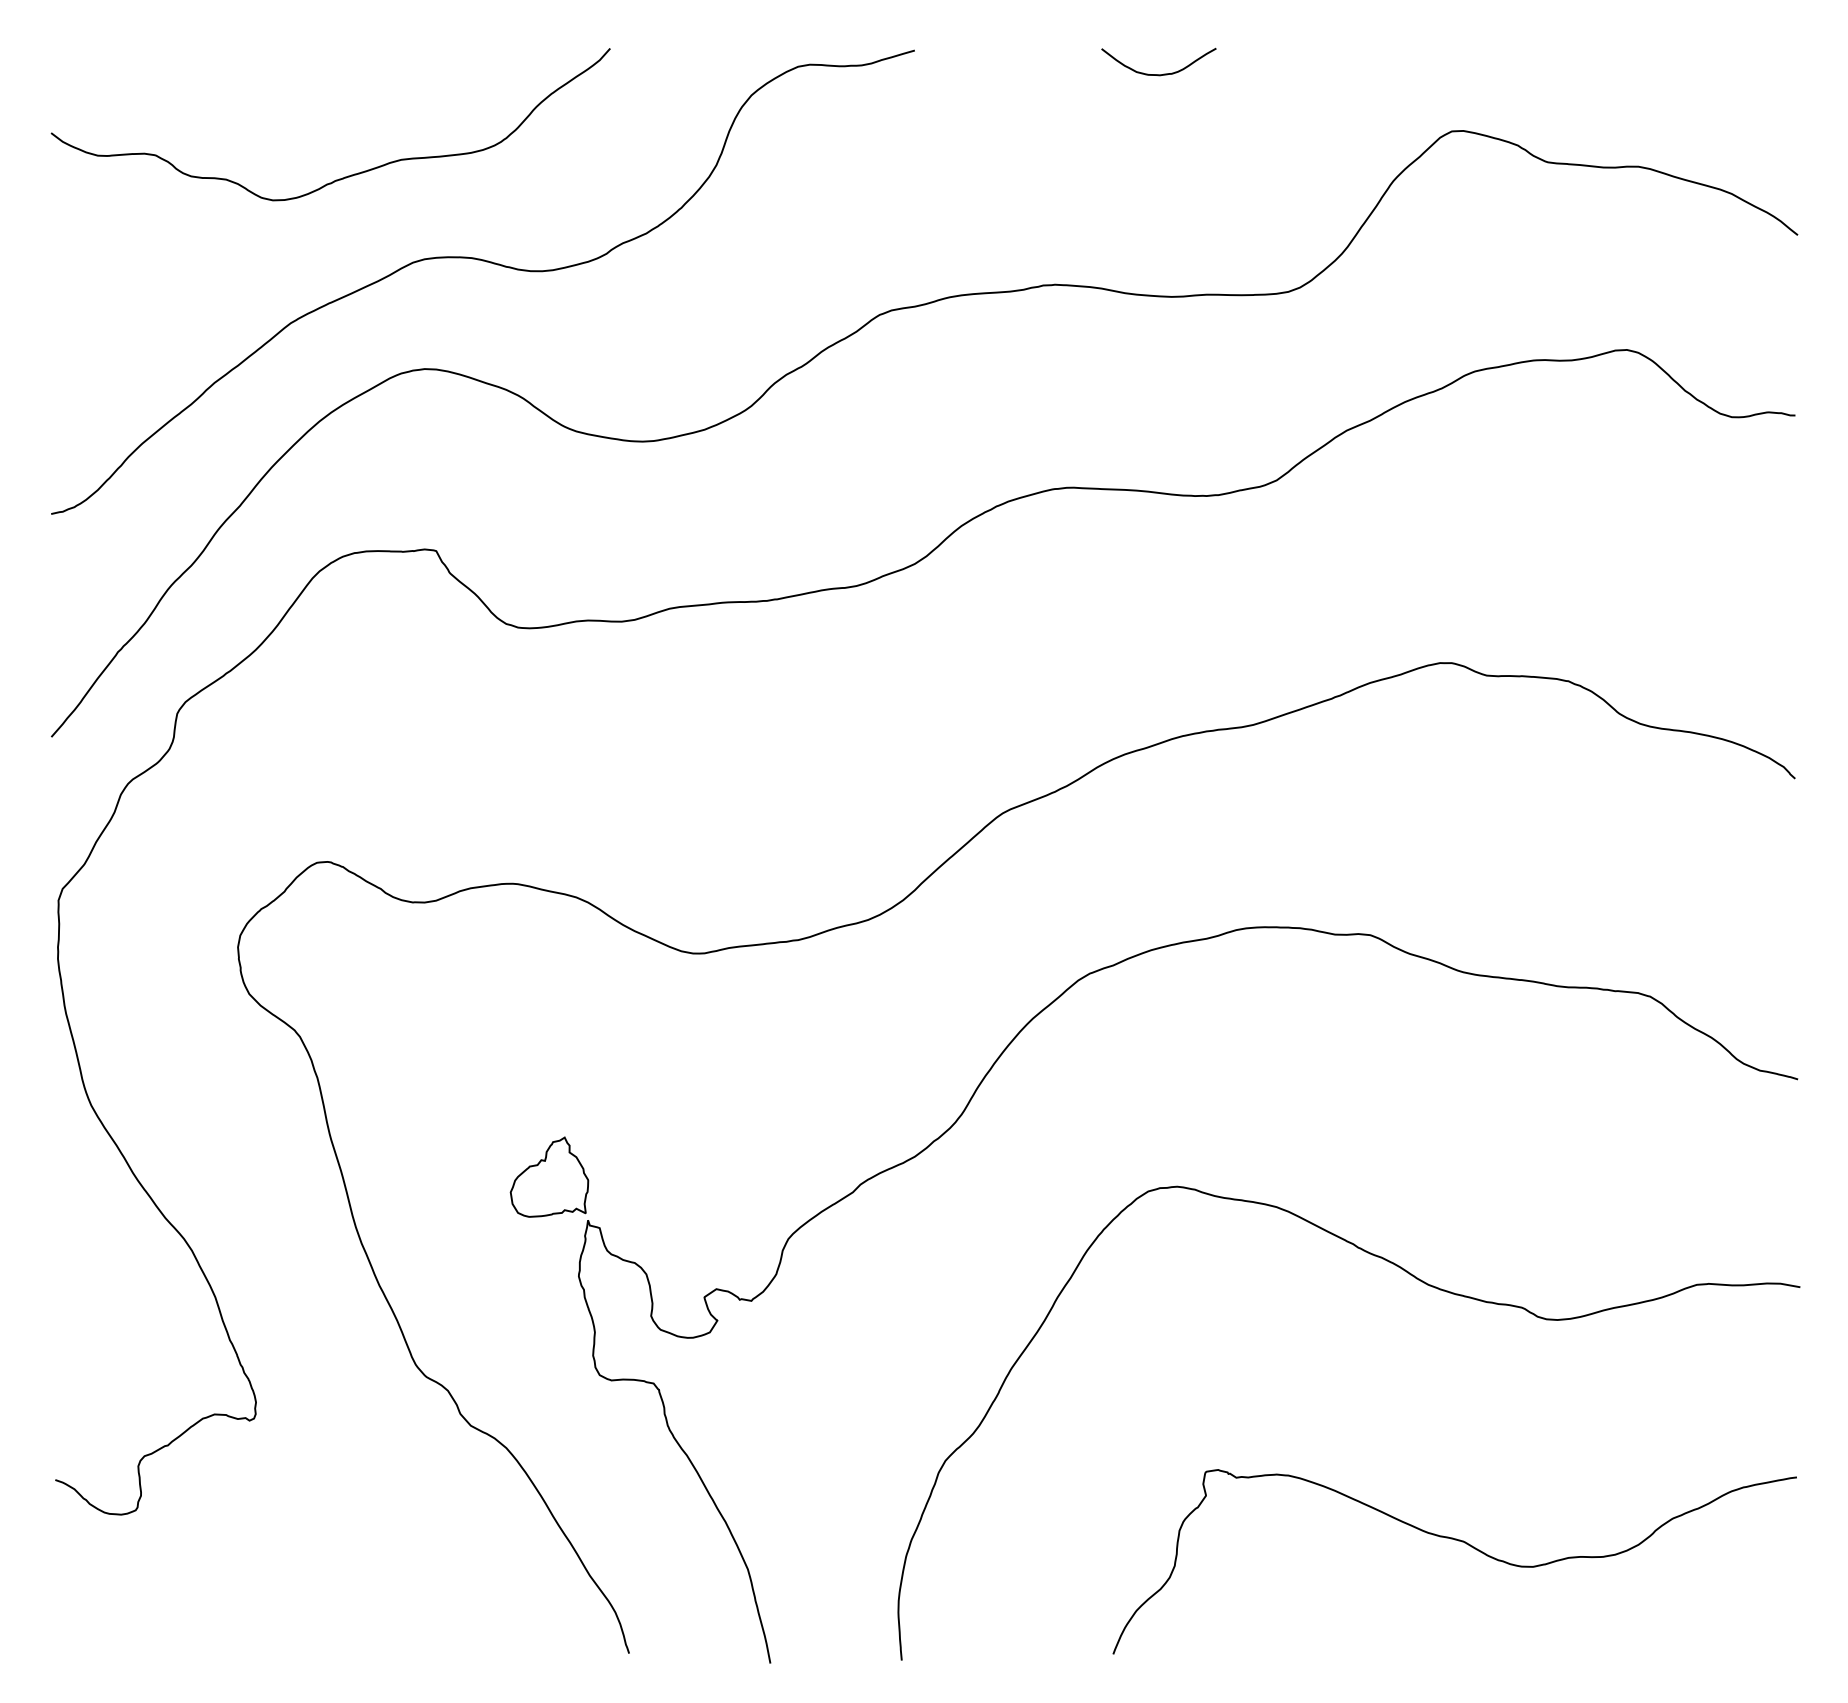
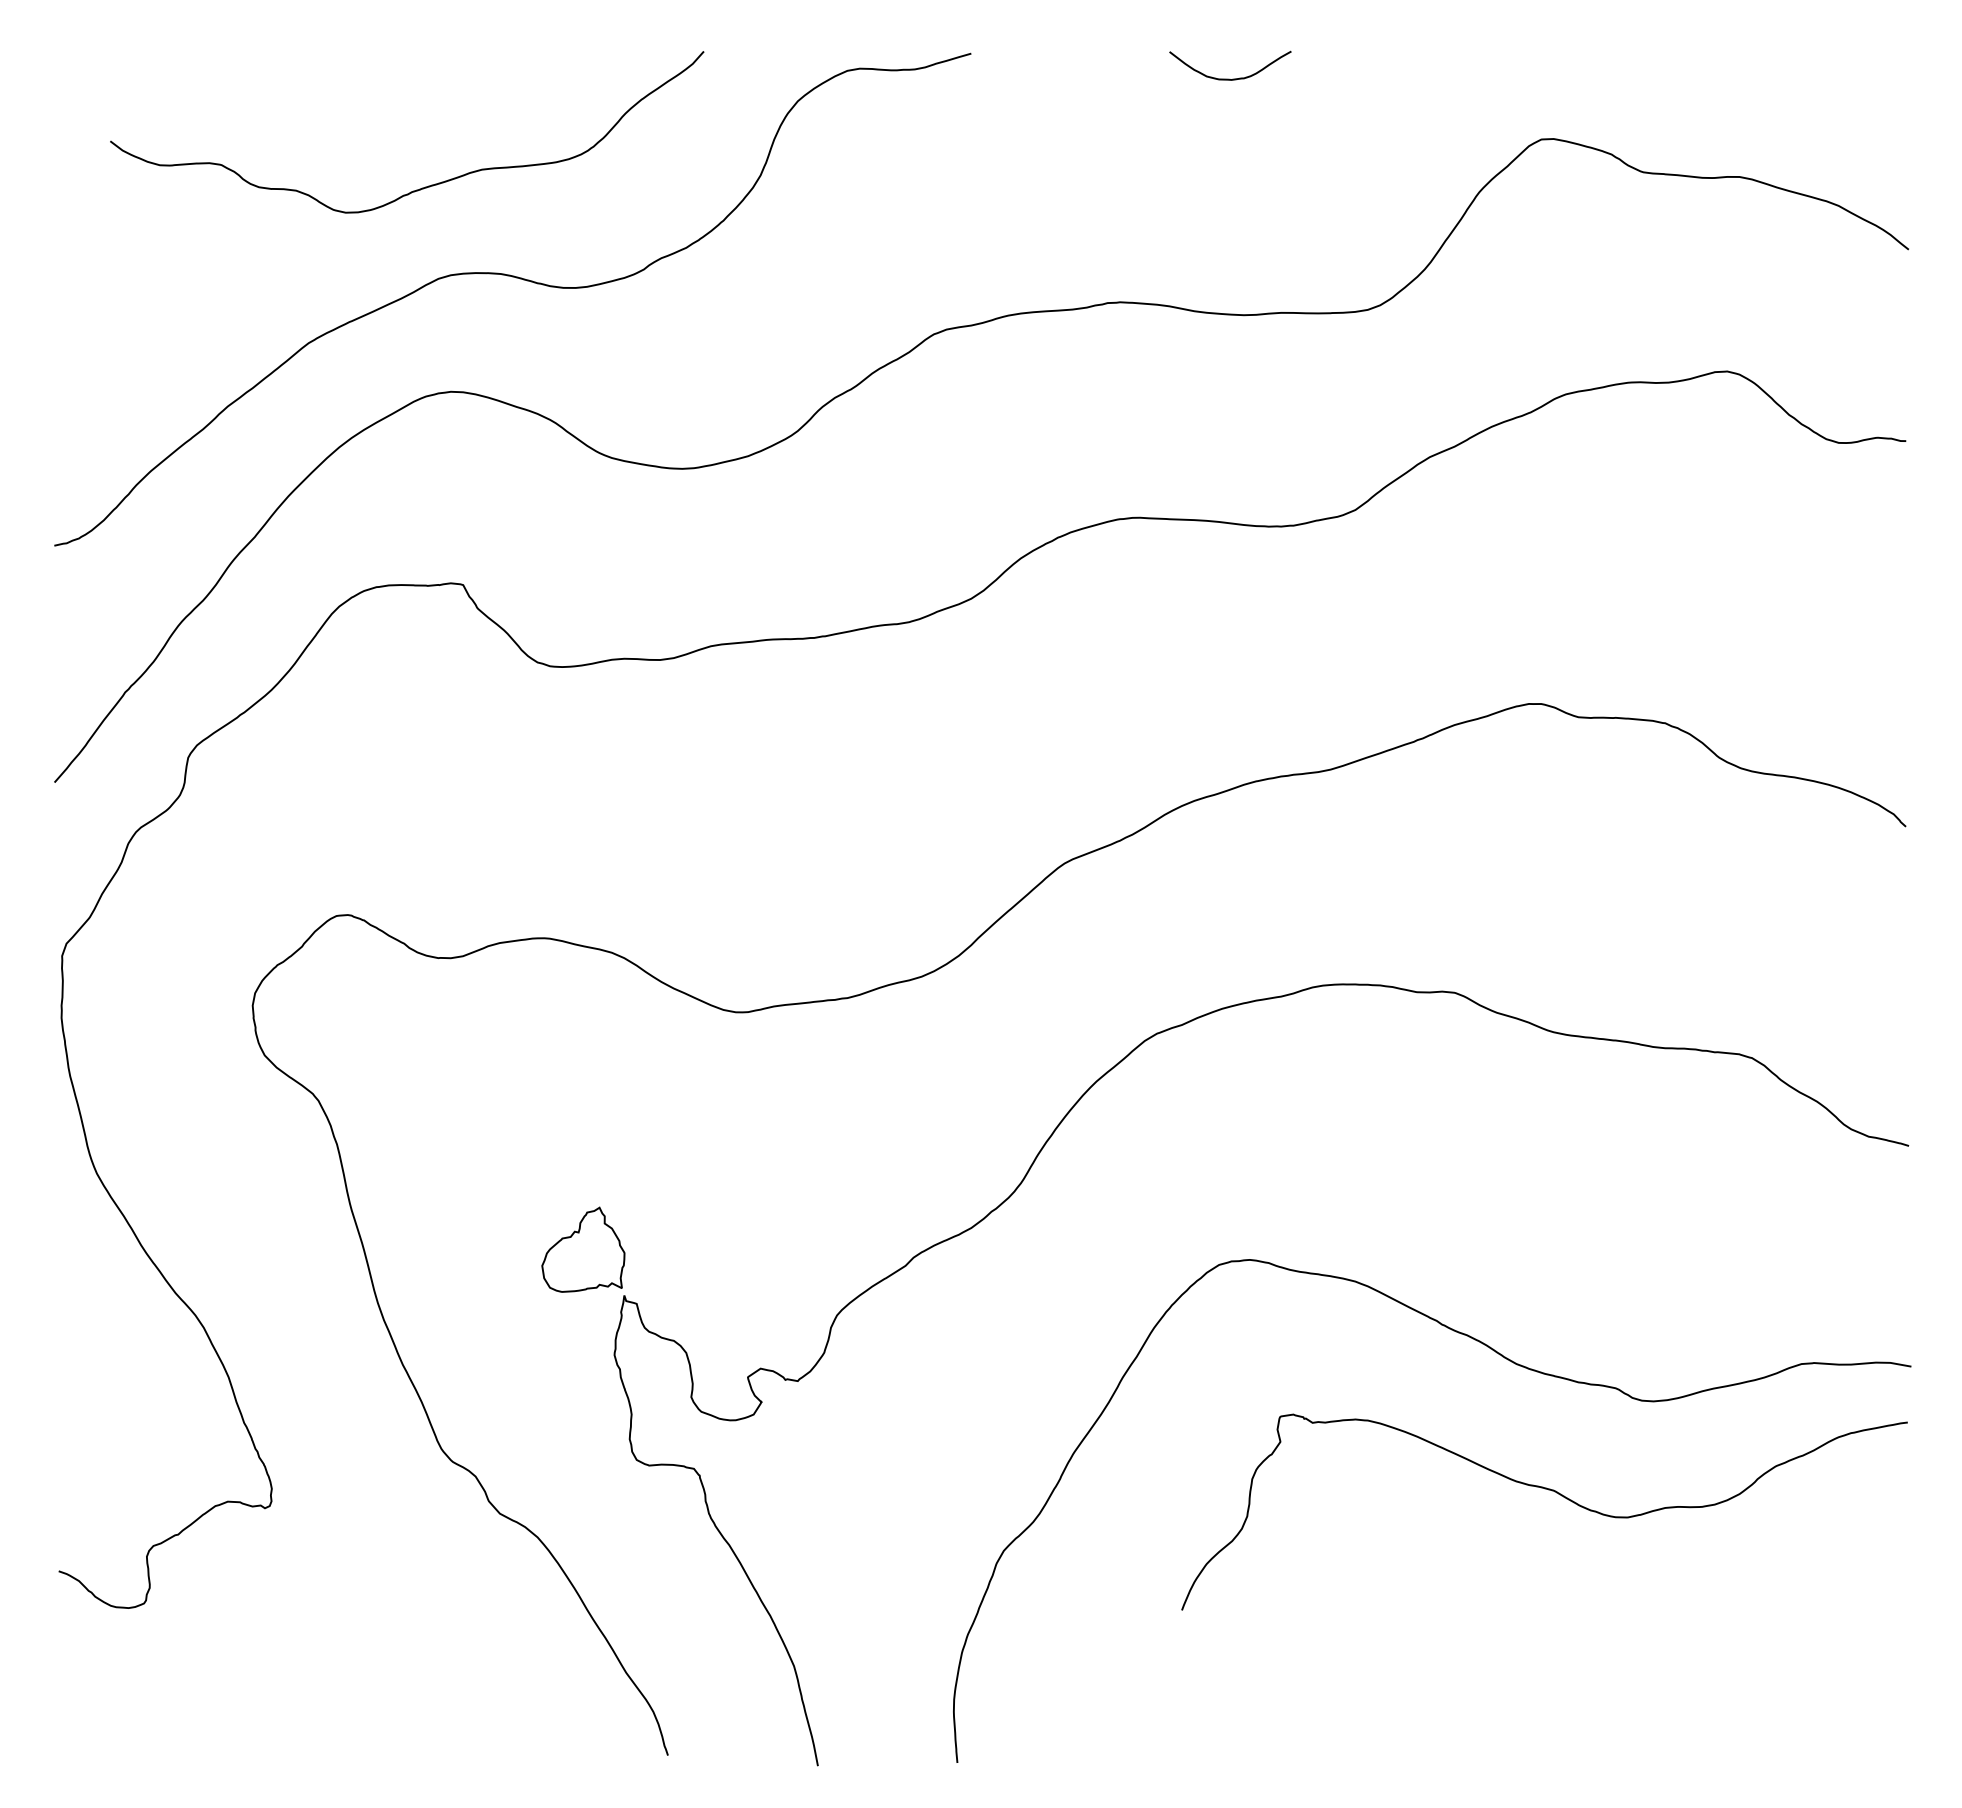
curve: (348, 175) -> (425, 186), moved
curve: (1458, 1541) -> (1548, 1490), moved

